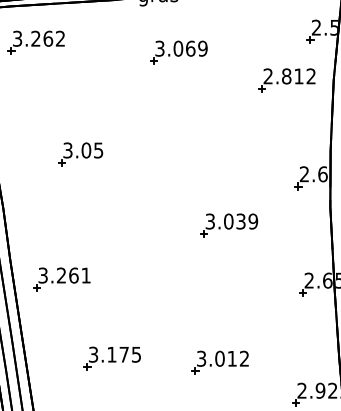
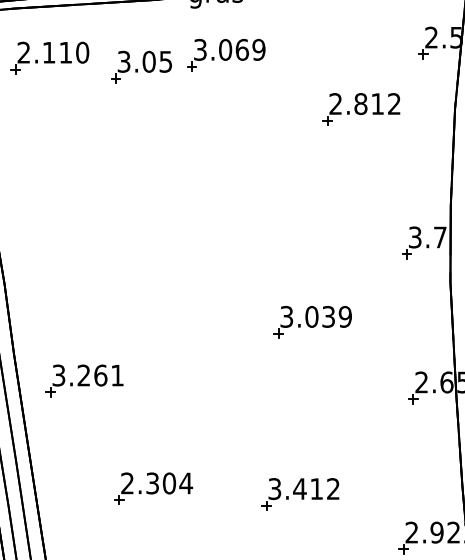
text: (39, 38) -> (53, 52), 3.262 -> 2.110
part: (178, 52) -> (225, 55), moved
part: (286, 80) -> (360, 109), moved
part: (80, 154) -> (141, 67), moved
text: (313, 174) -> (427, 237), 2.6 -> 3.7
part: (229, 225) -> (312, 322), moved
text: (115, 354) -> (157, 483), 3.175 -> 2.304
text: (219, 358) -> (299, 488), 3.012 -> 3.412

